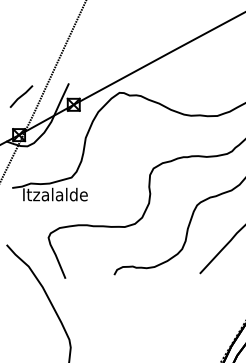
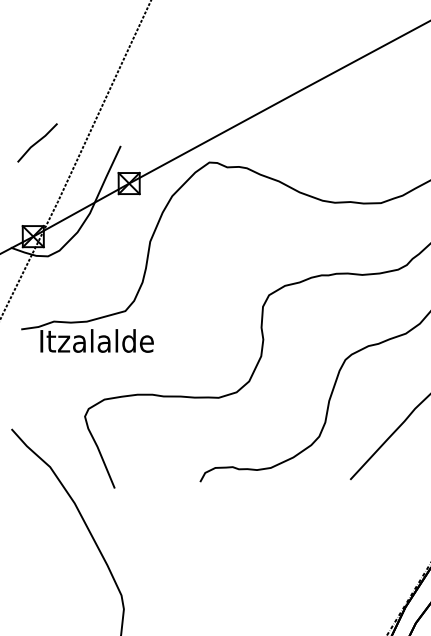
line: (21, 96) -> (37, 142), moved

